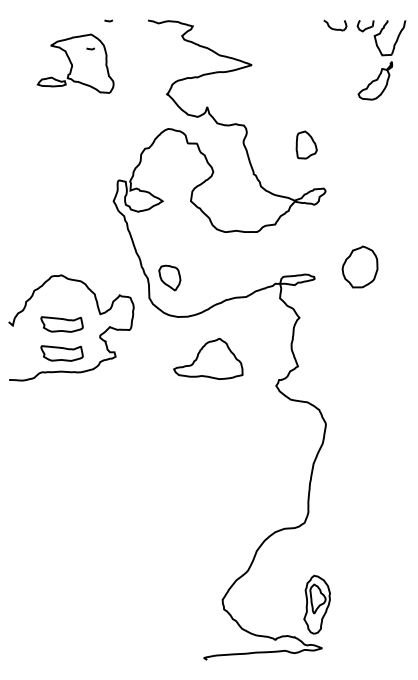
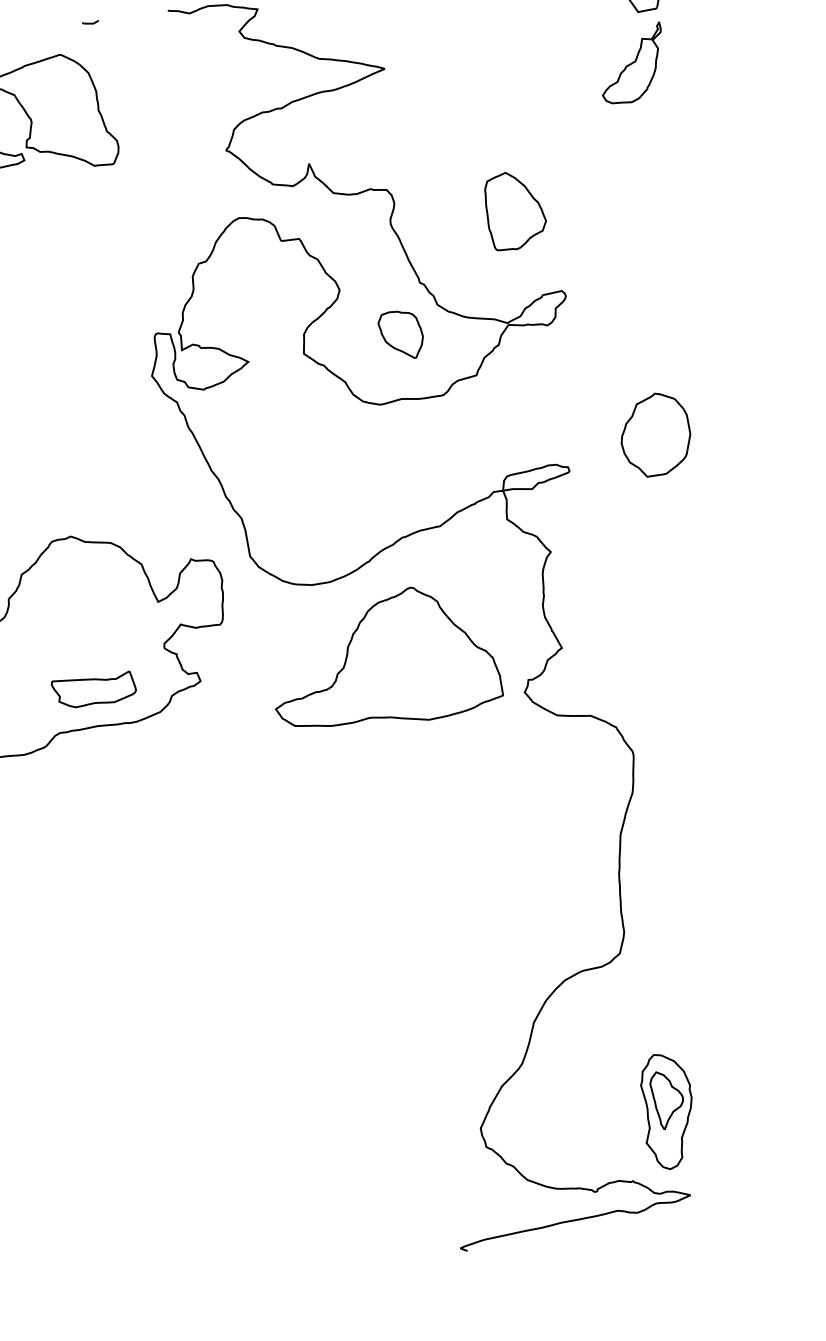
line: (90, 48) -> (62, 82), removed
part: (306, 144) -> (514, 209), size x1.43
part: (169, 277) -> (400, 334), moved
part: (61, 324) -> (84, 633), removed
part: (208, 358) -> (383, 658), size x1.67

